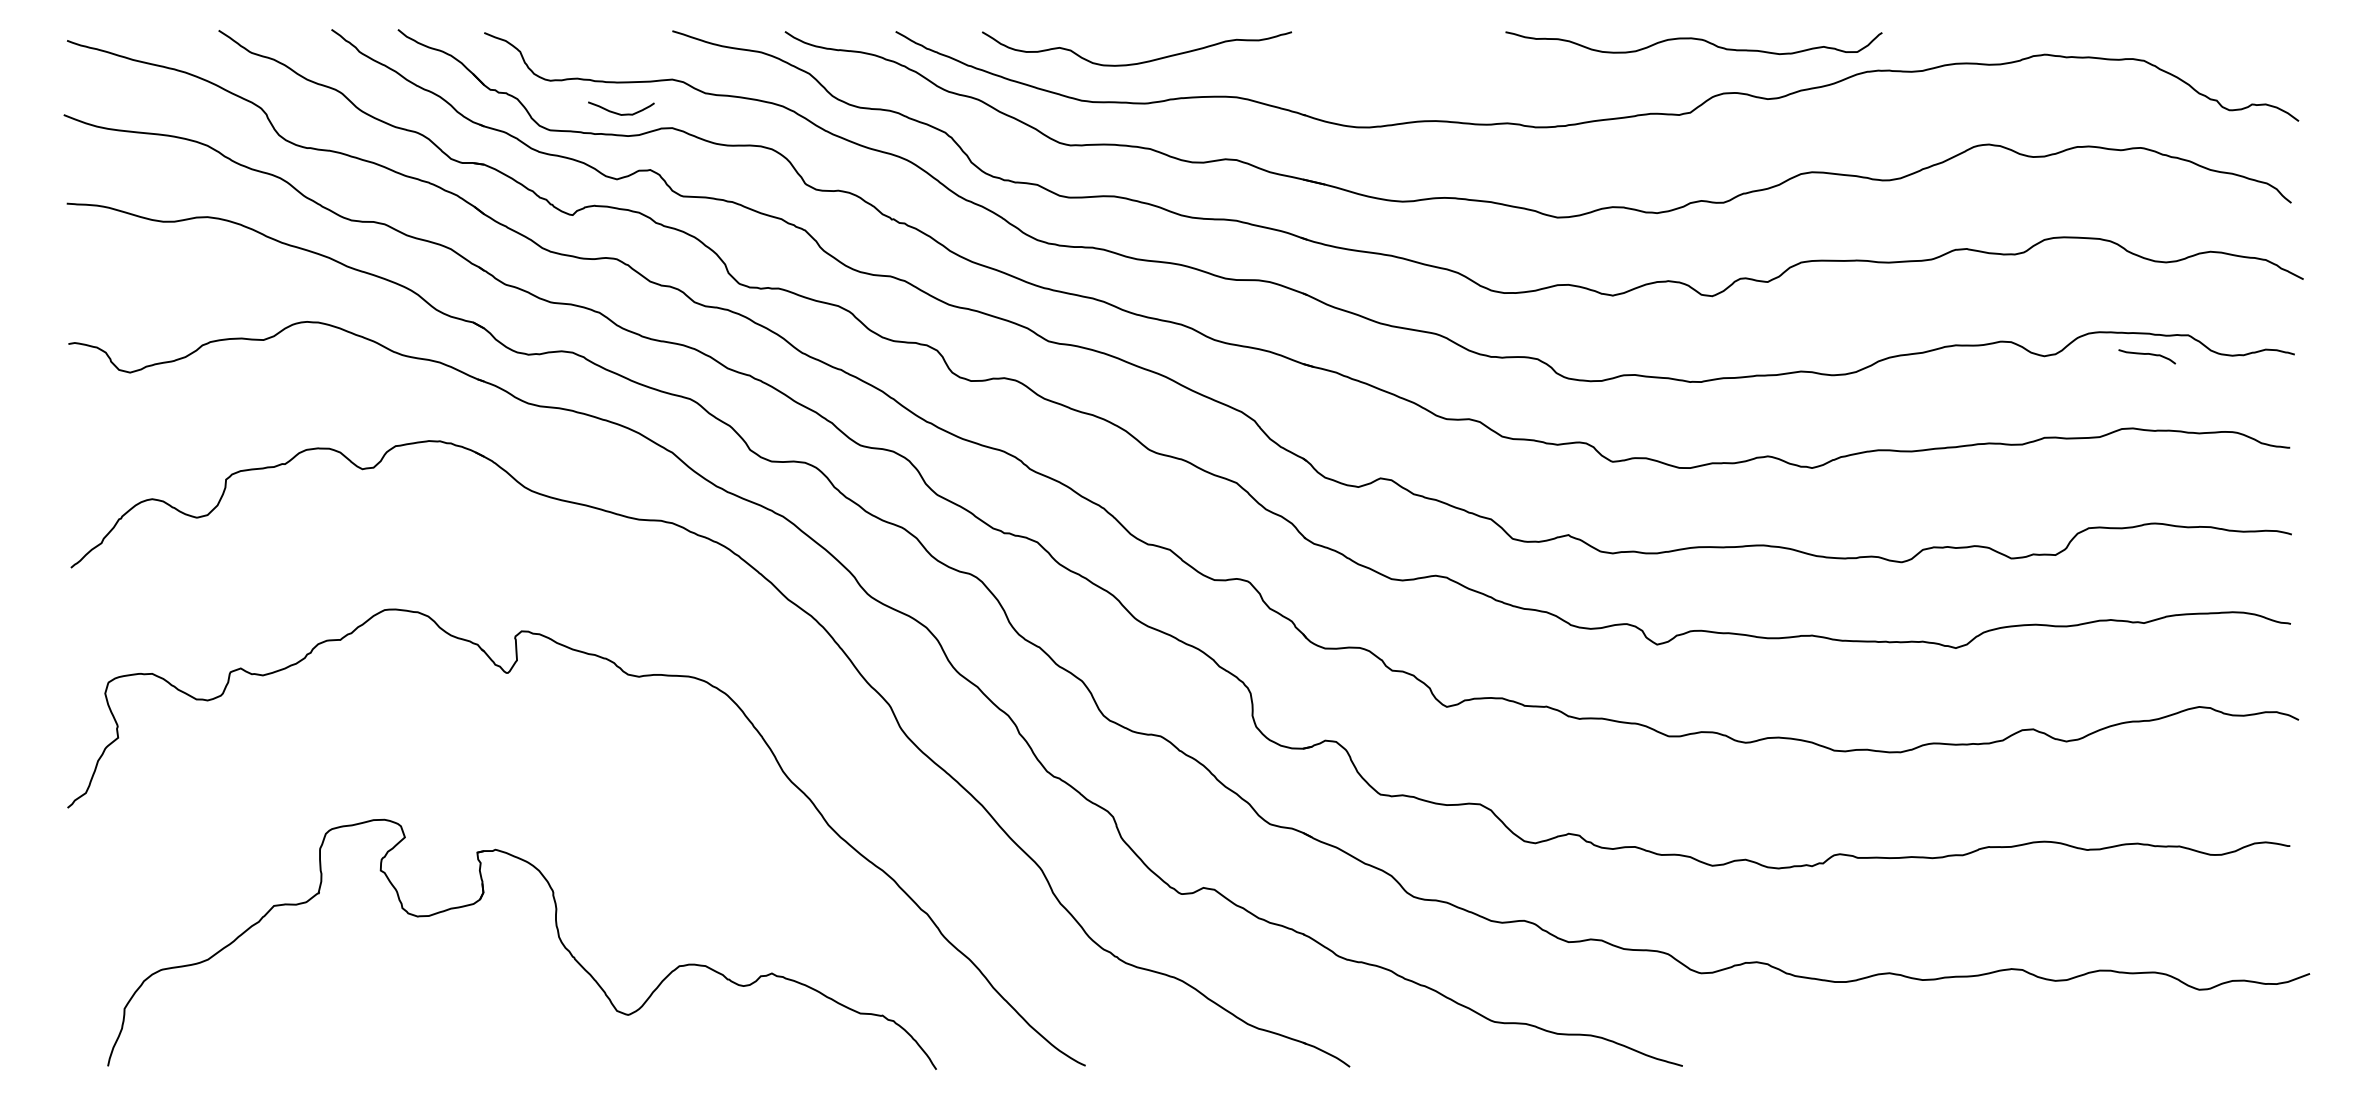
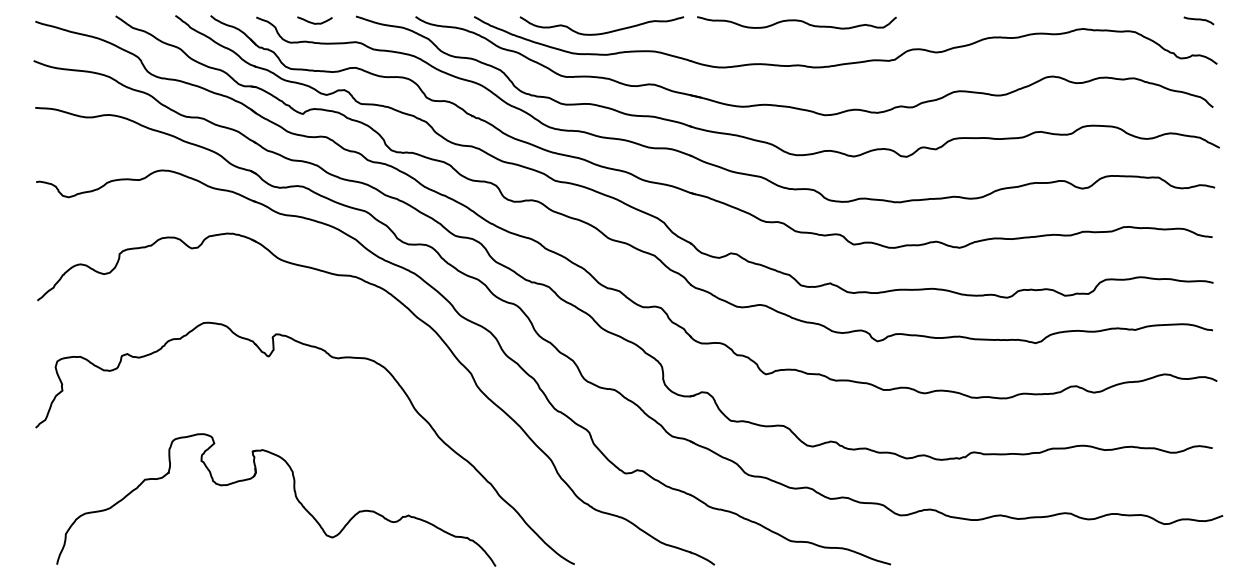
curve: (1693, 40) -> (796, 21), moved
curve: (620, 112) -> (314, 22), moved
curve: (2146, 355) -> (1198, 20), moved

